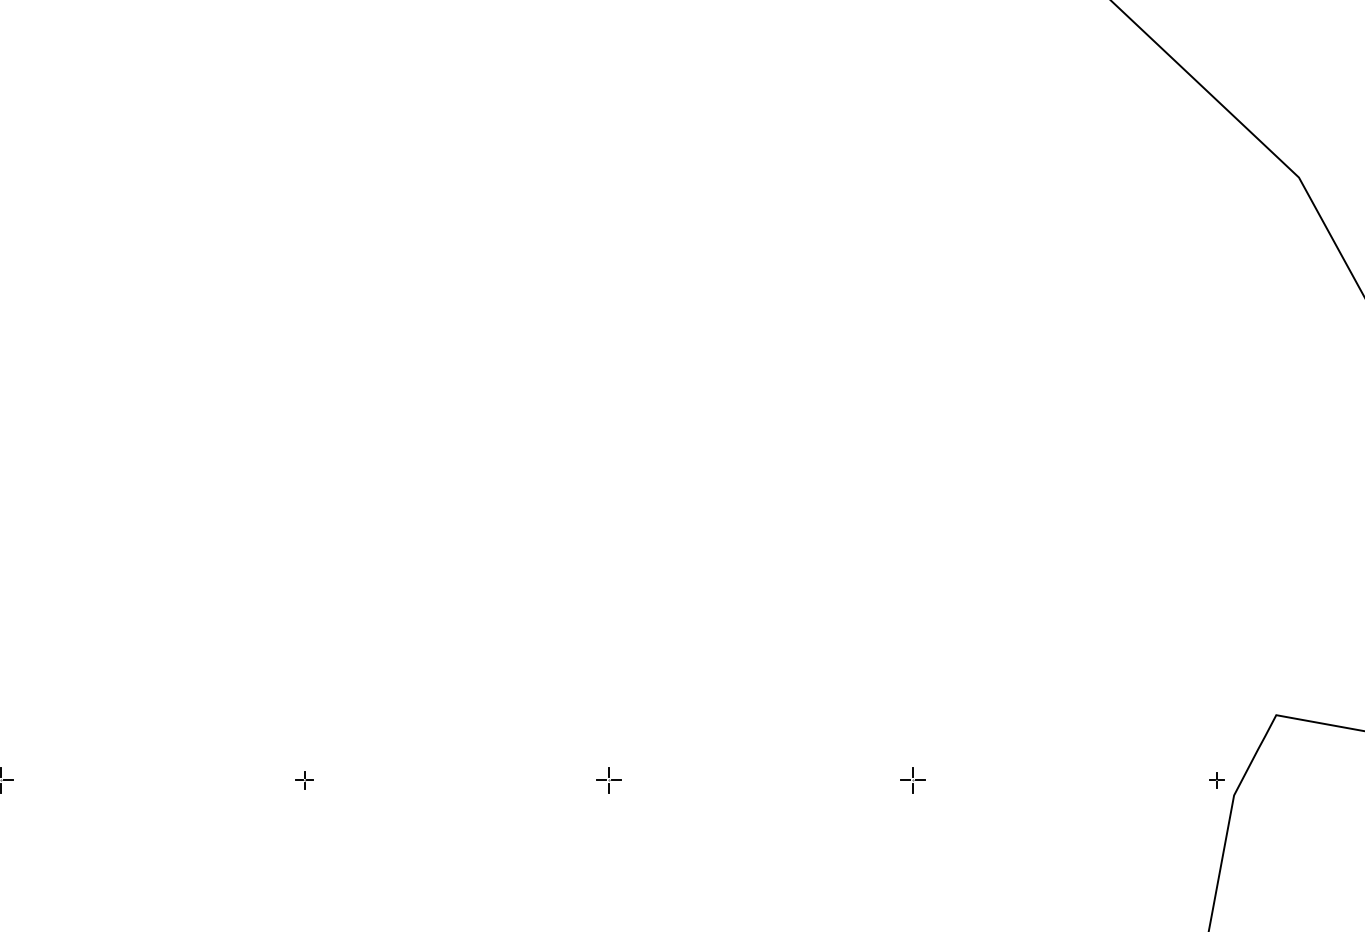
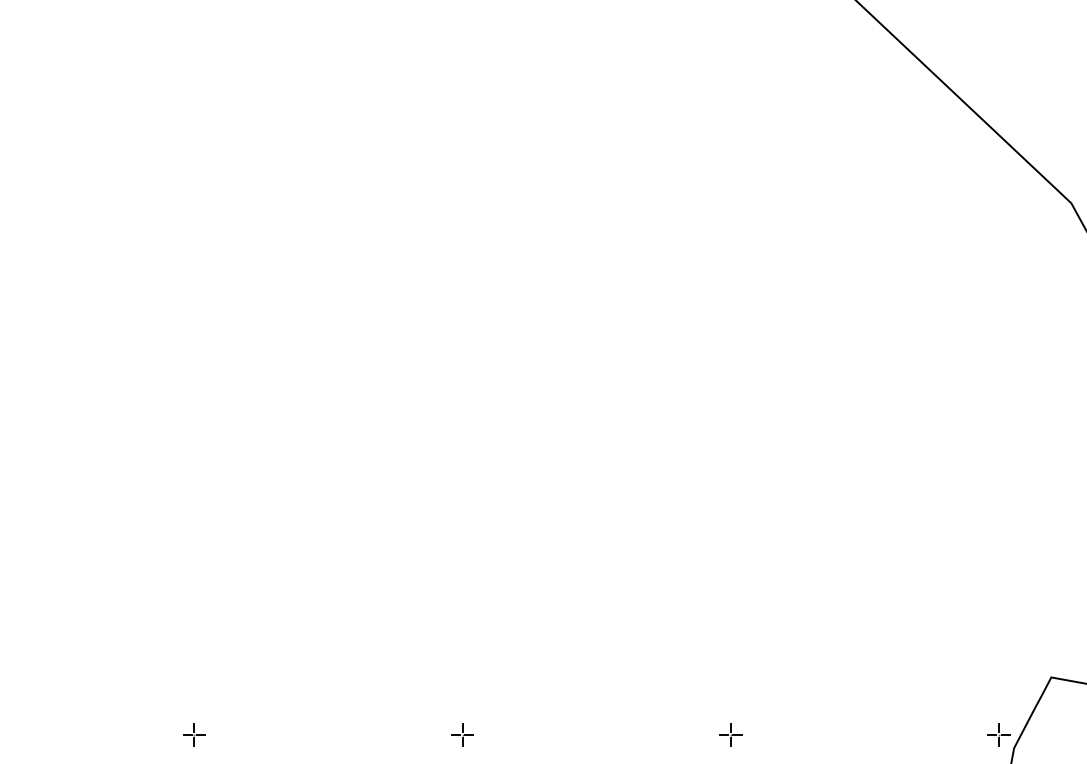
part: (304, 780) -> (194, 735), size x1.43
part: (1216, 780) -> (998, 735), size x1.67

